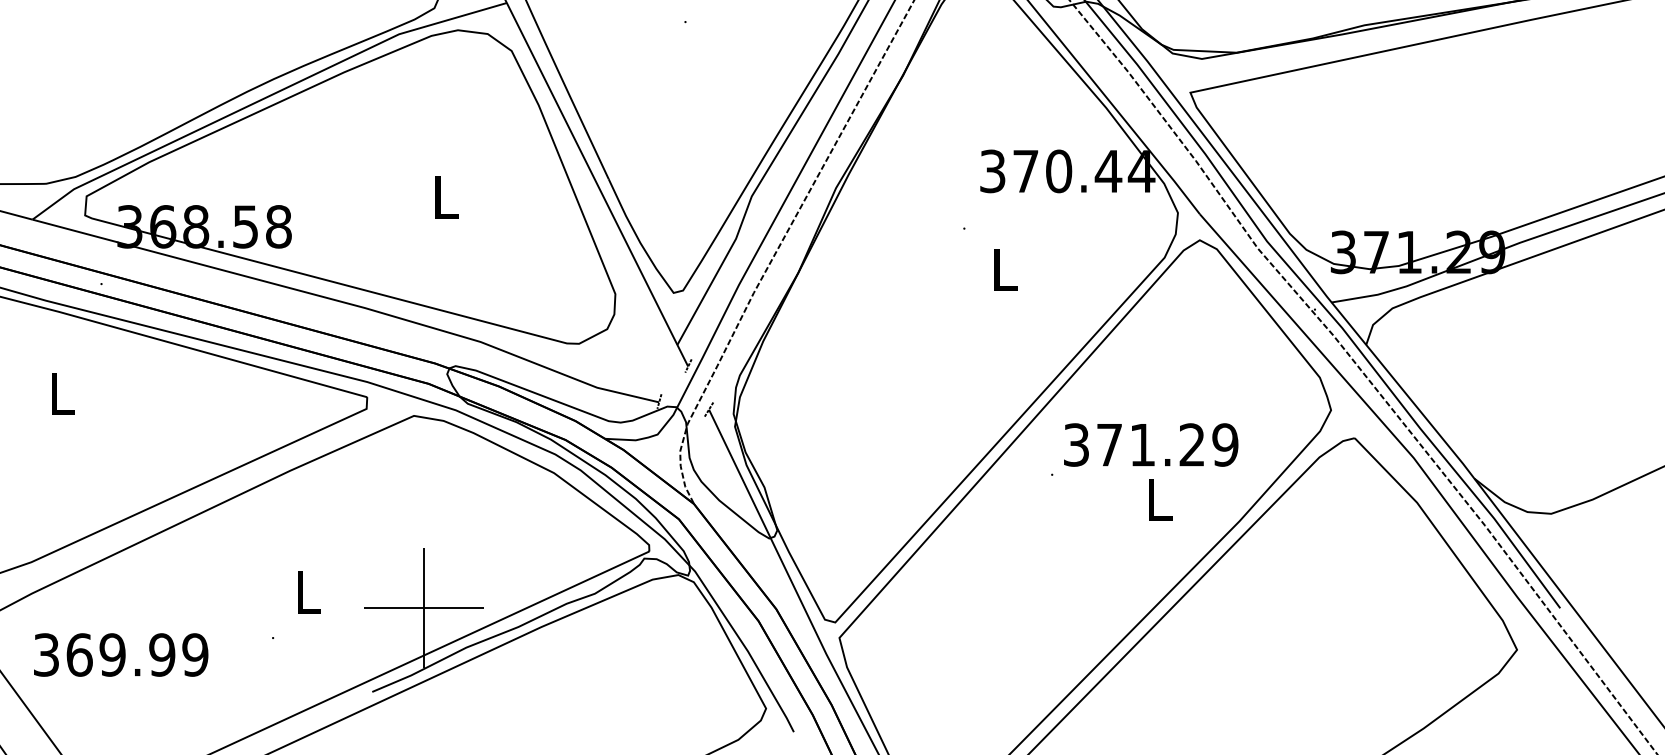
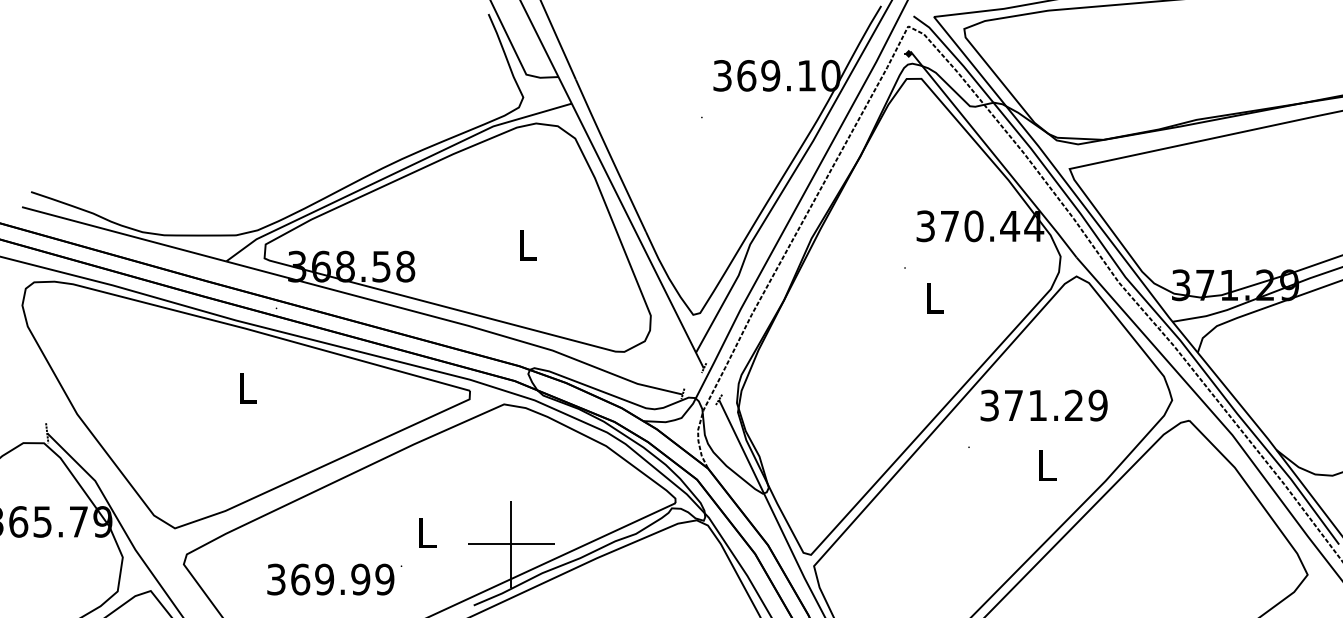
text: (1150, 444) -> (1043, 405), moved
text: (120, 654) -> (330, 579), moved

